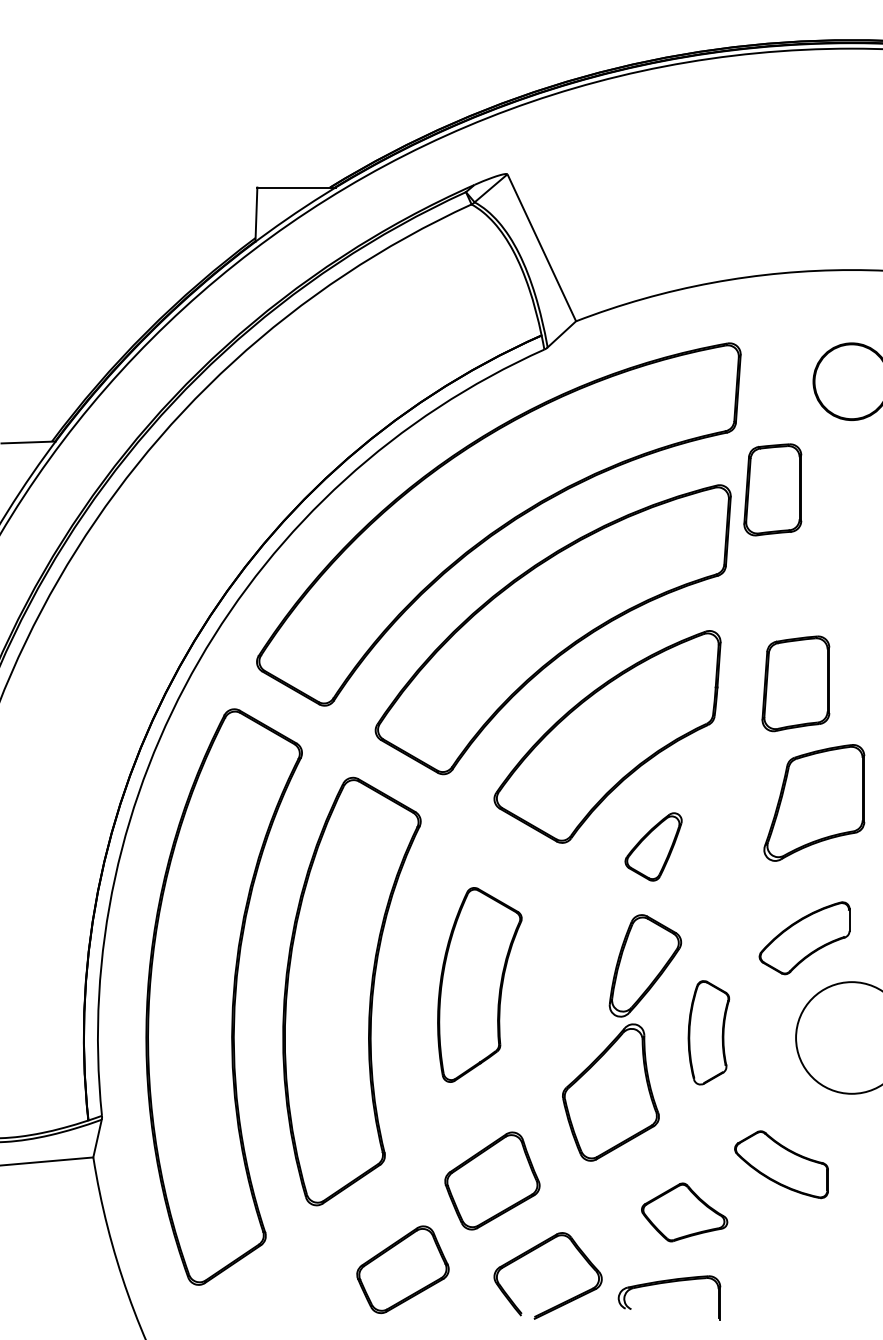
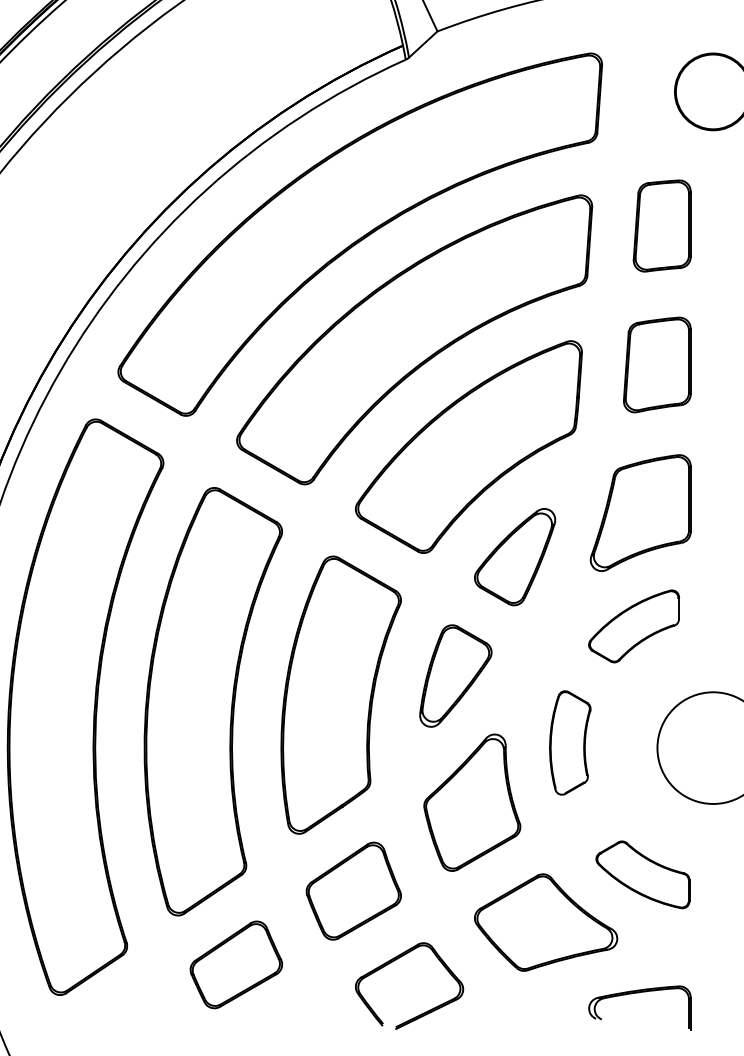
part: (772, 489) -> (661, 225), moved
part: (795, 683) -> (656, 364), moved
part: (814, 802) -> (640, 512), moved
part: (653, 846) -> (514, 556), size x1.43
part: (804, 938) -> (633, 626), moved
part: (645, 965) -> (455, 675), moved
part: (479, 984) -> (340, 694), size x1.43
part: (684, 1212) -> (545, 922), size x1.67
part: (402, 1269) -> (235, 964), moved
part: (667, 1283) -> (637, 993), moved

